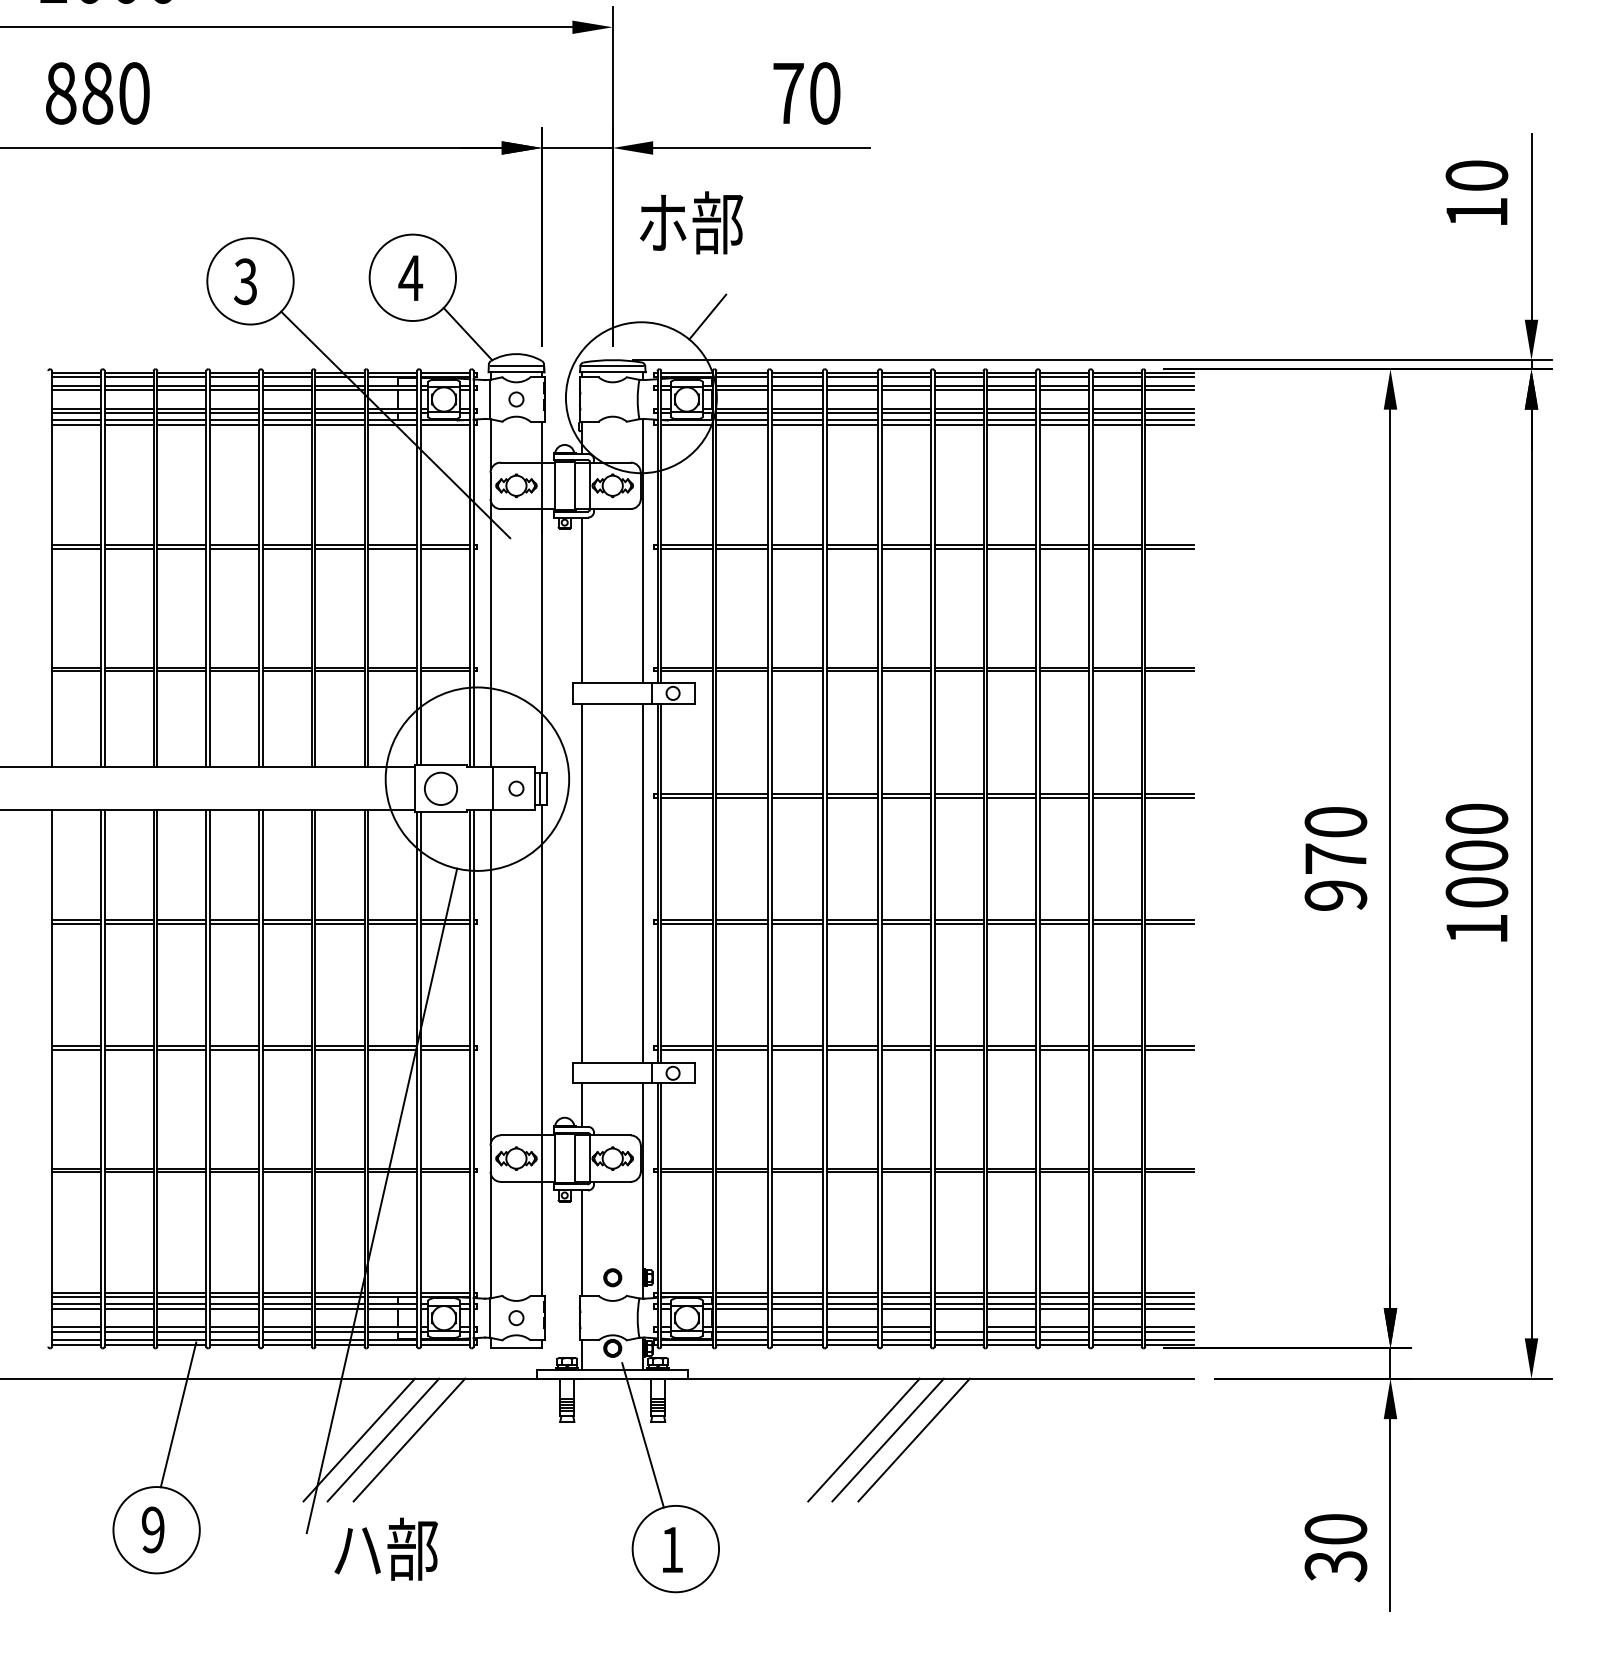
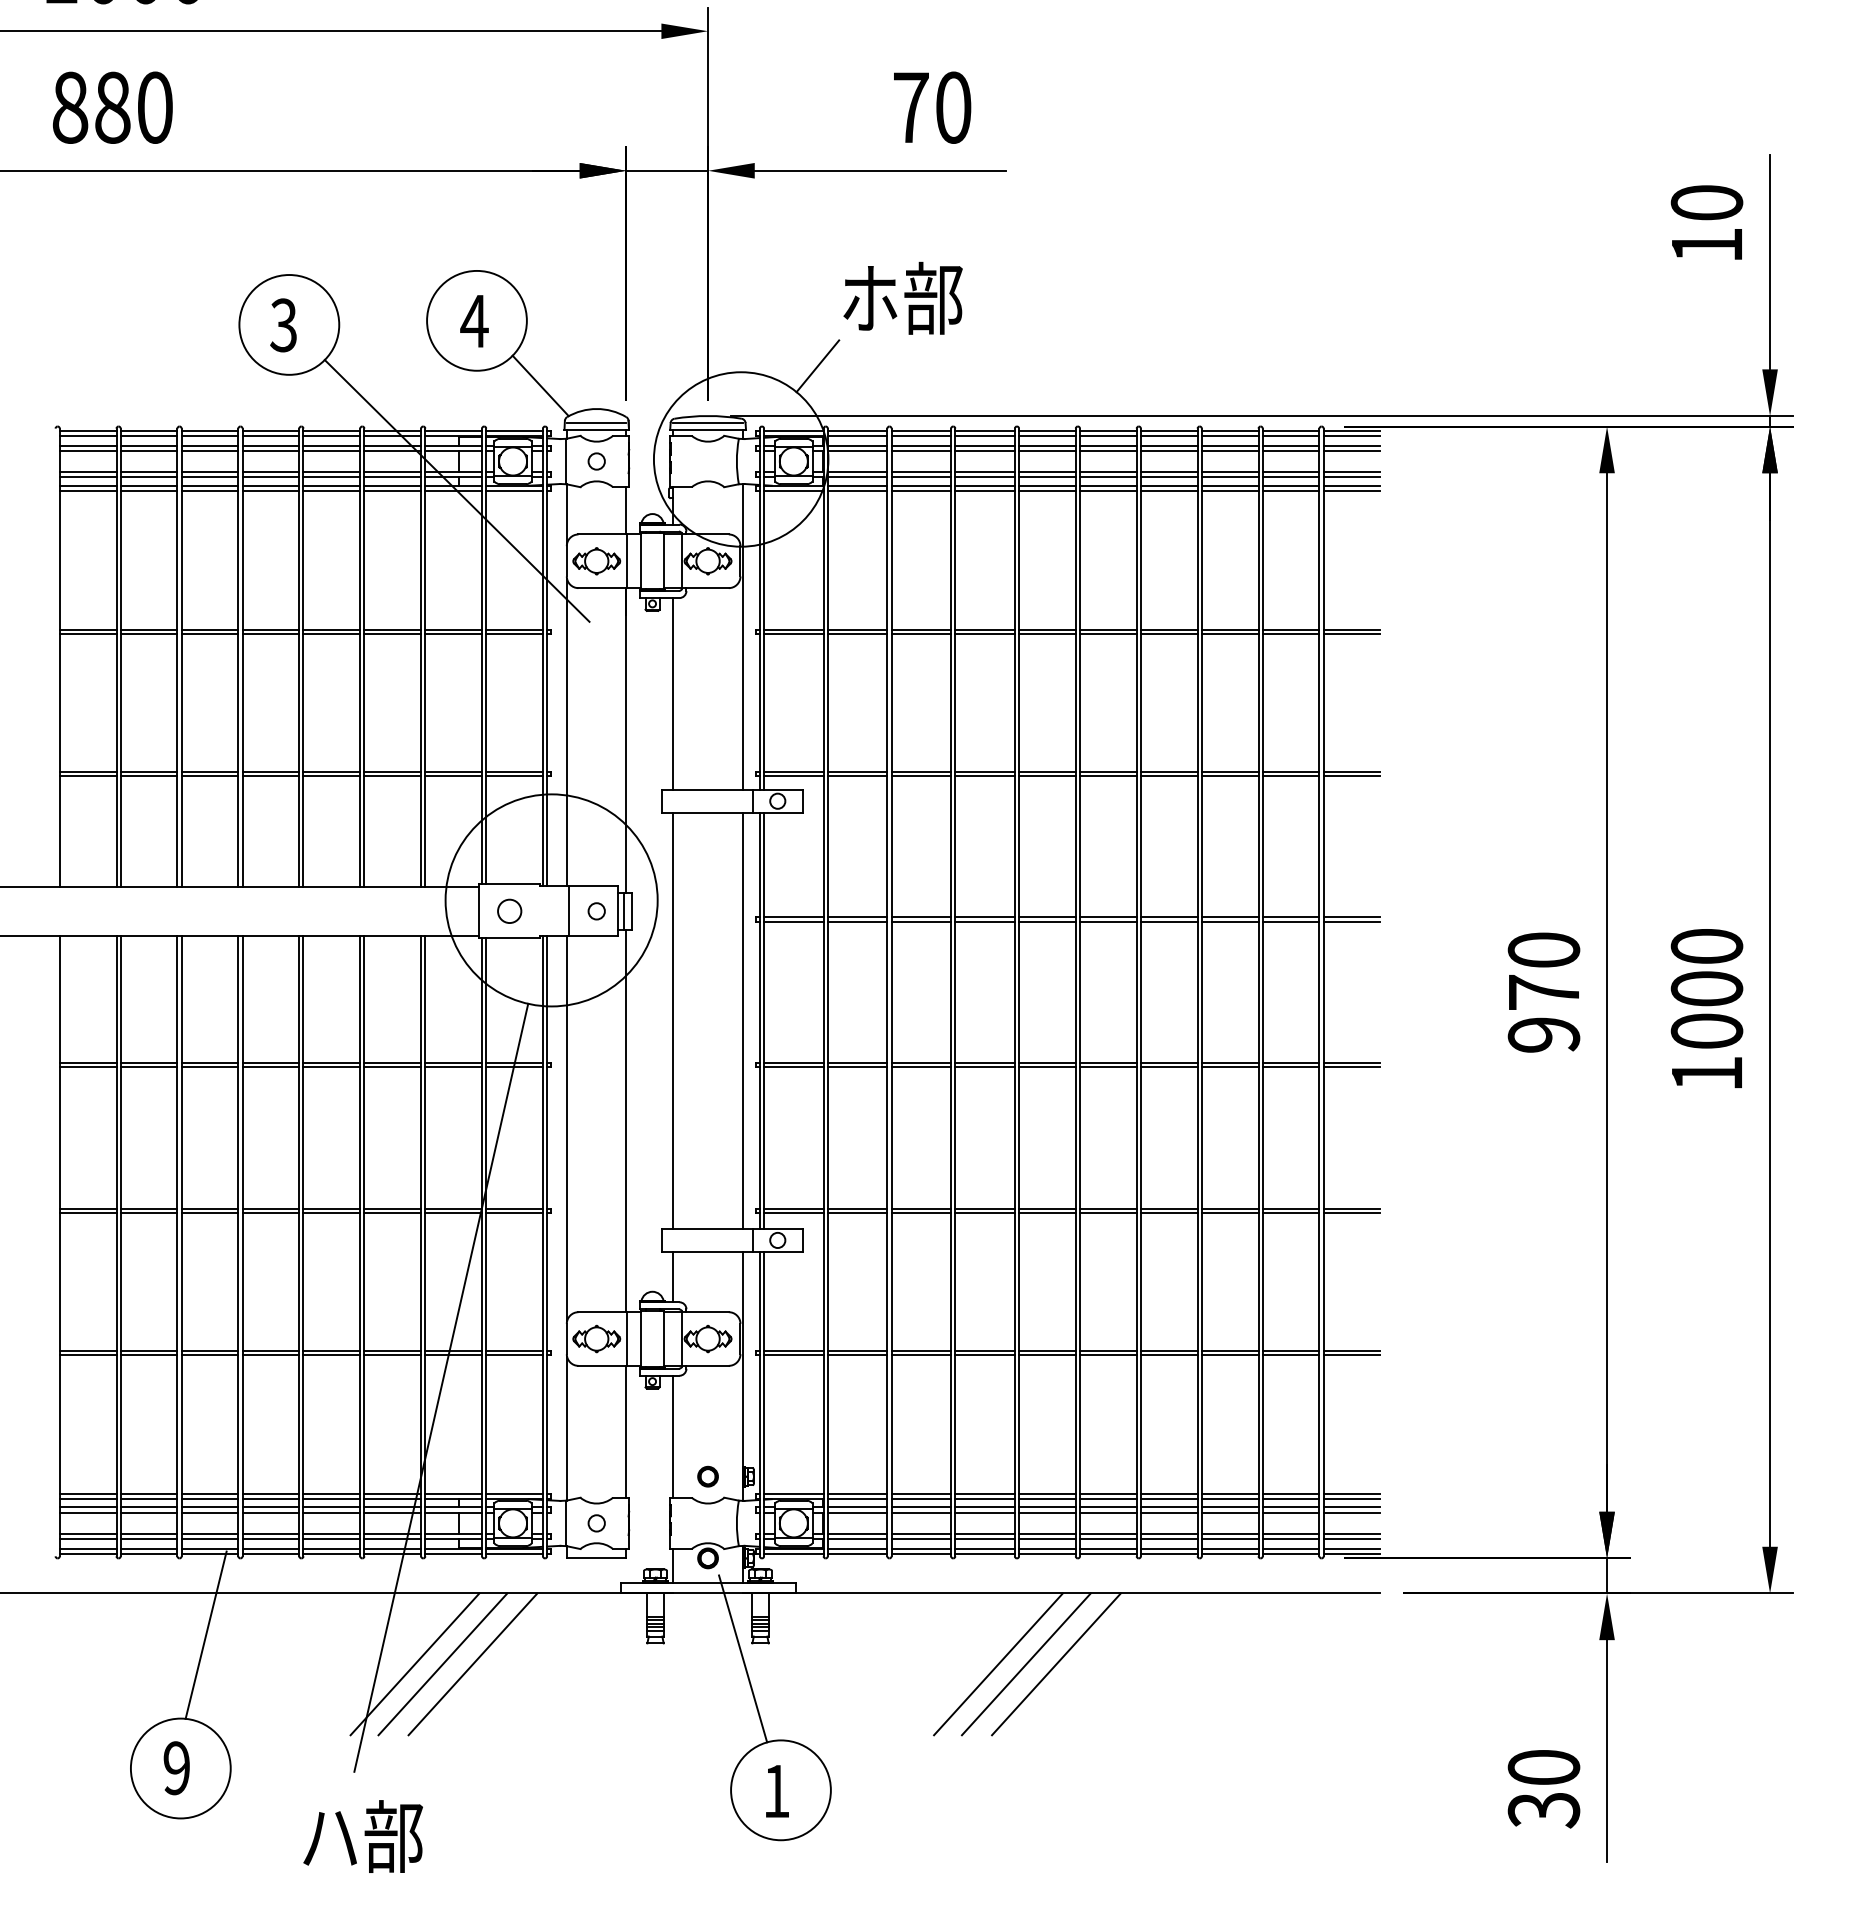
text: (690, 222) -> (902, 297), moved
circle: (440, 787) -> (509, 910), size x0.62
line: (958, 1327) -> (1107, 1534), added
text: (385, 1549) -> (362, 1836), moved

